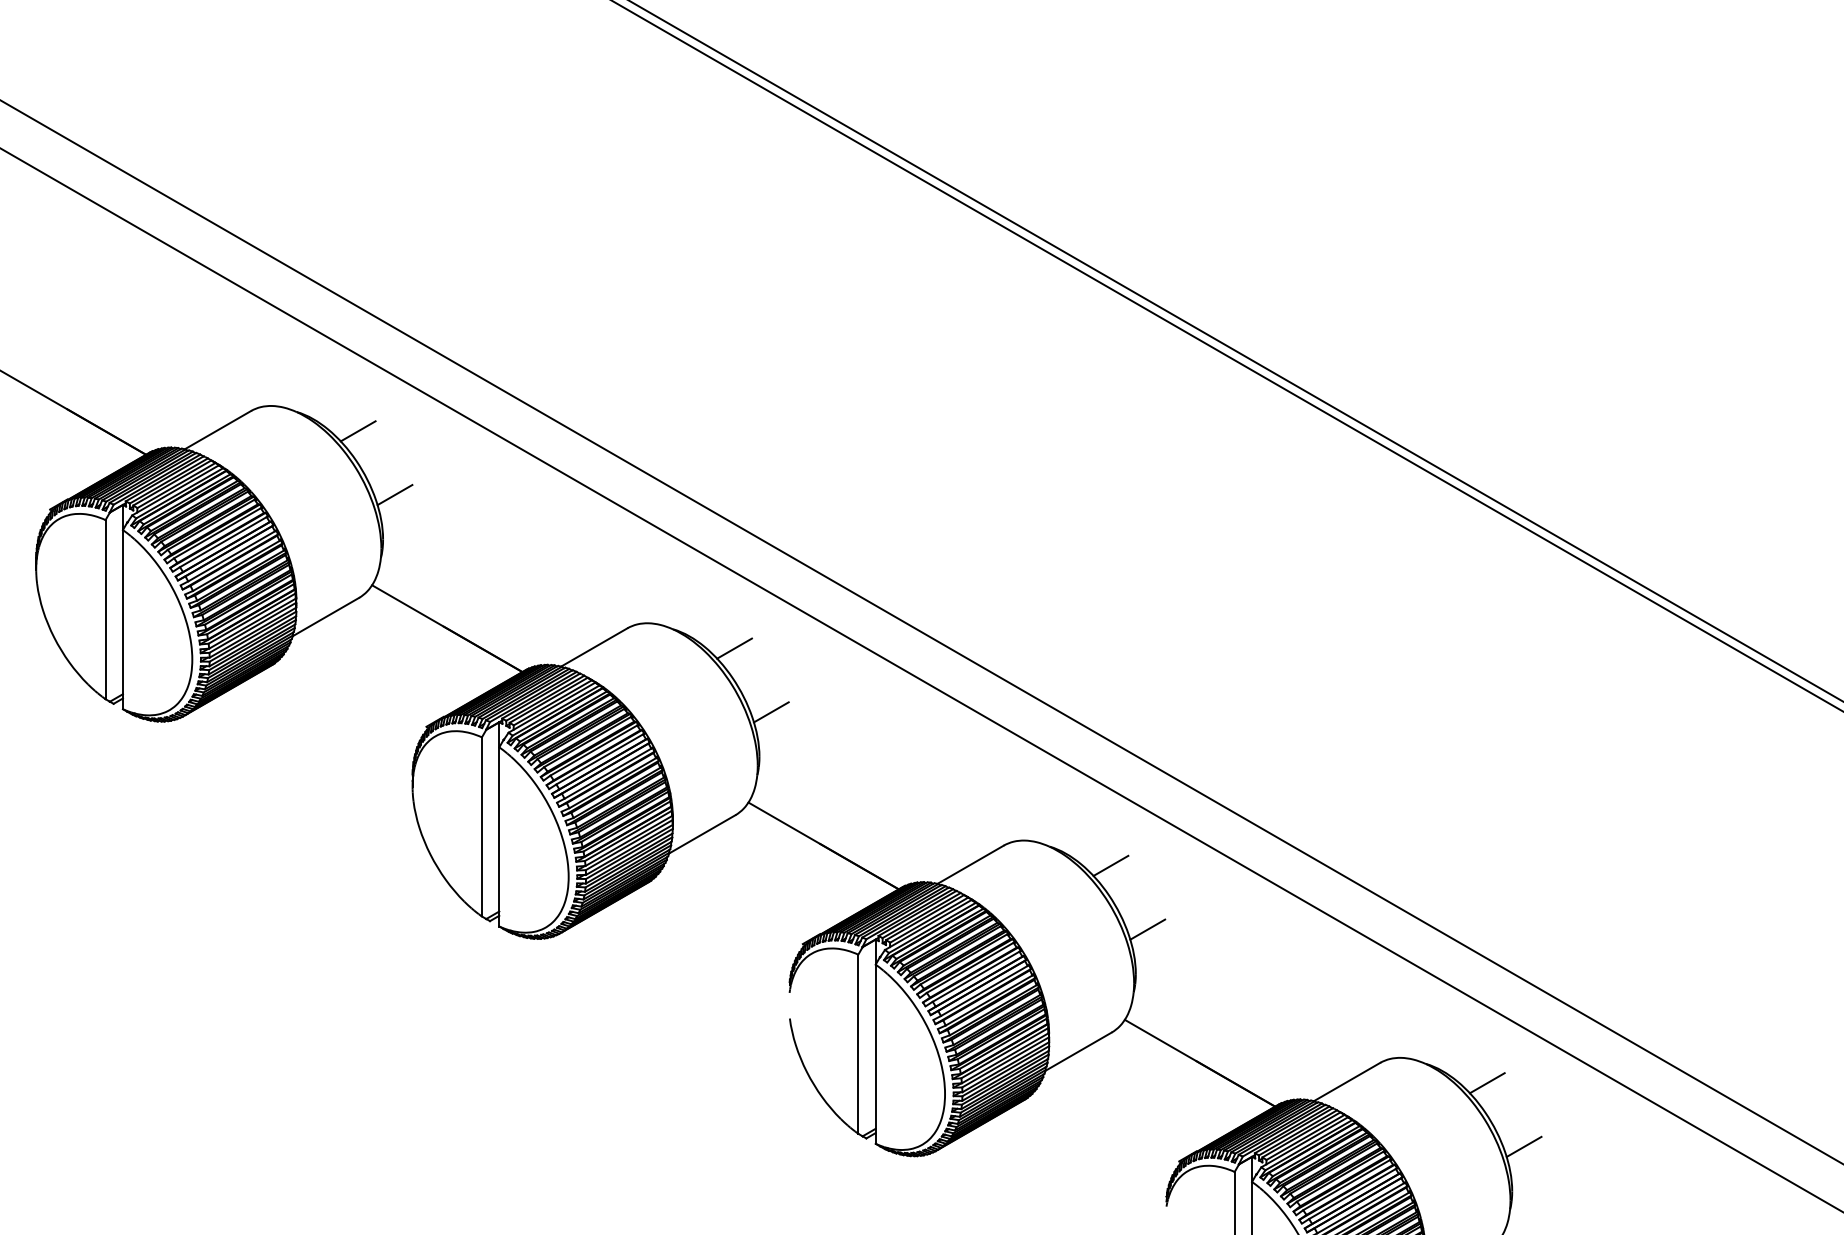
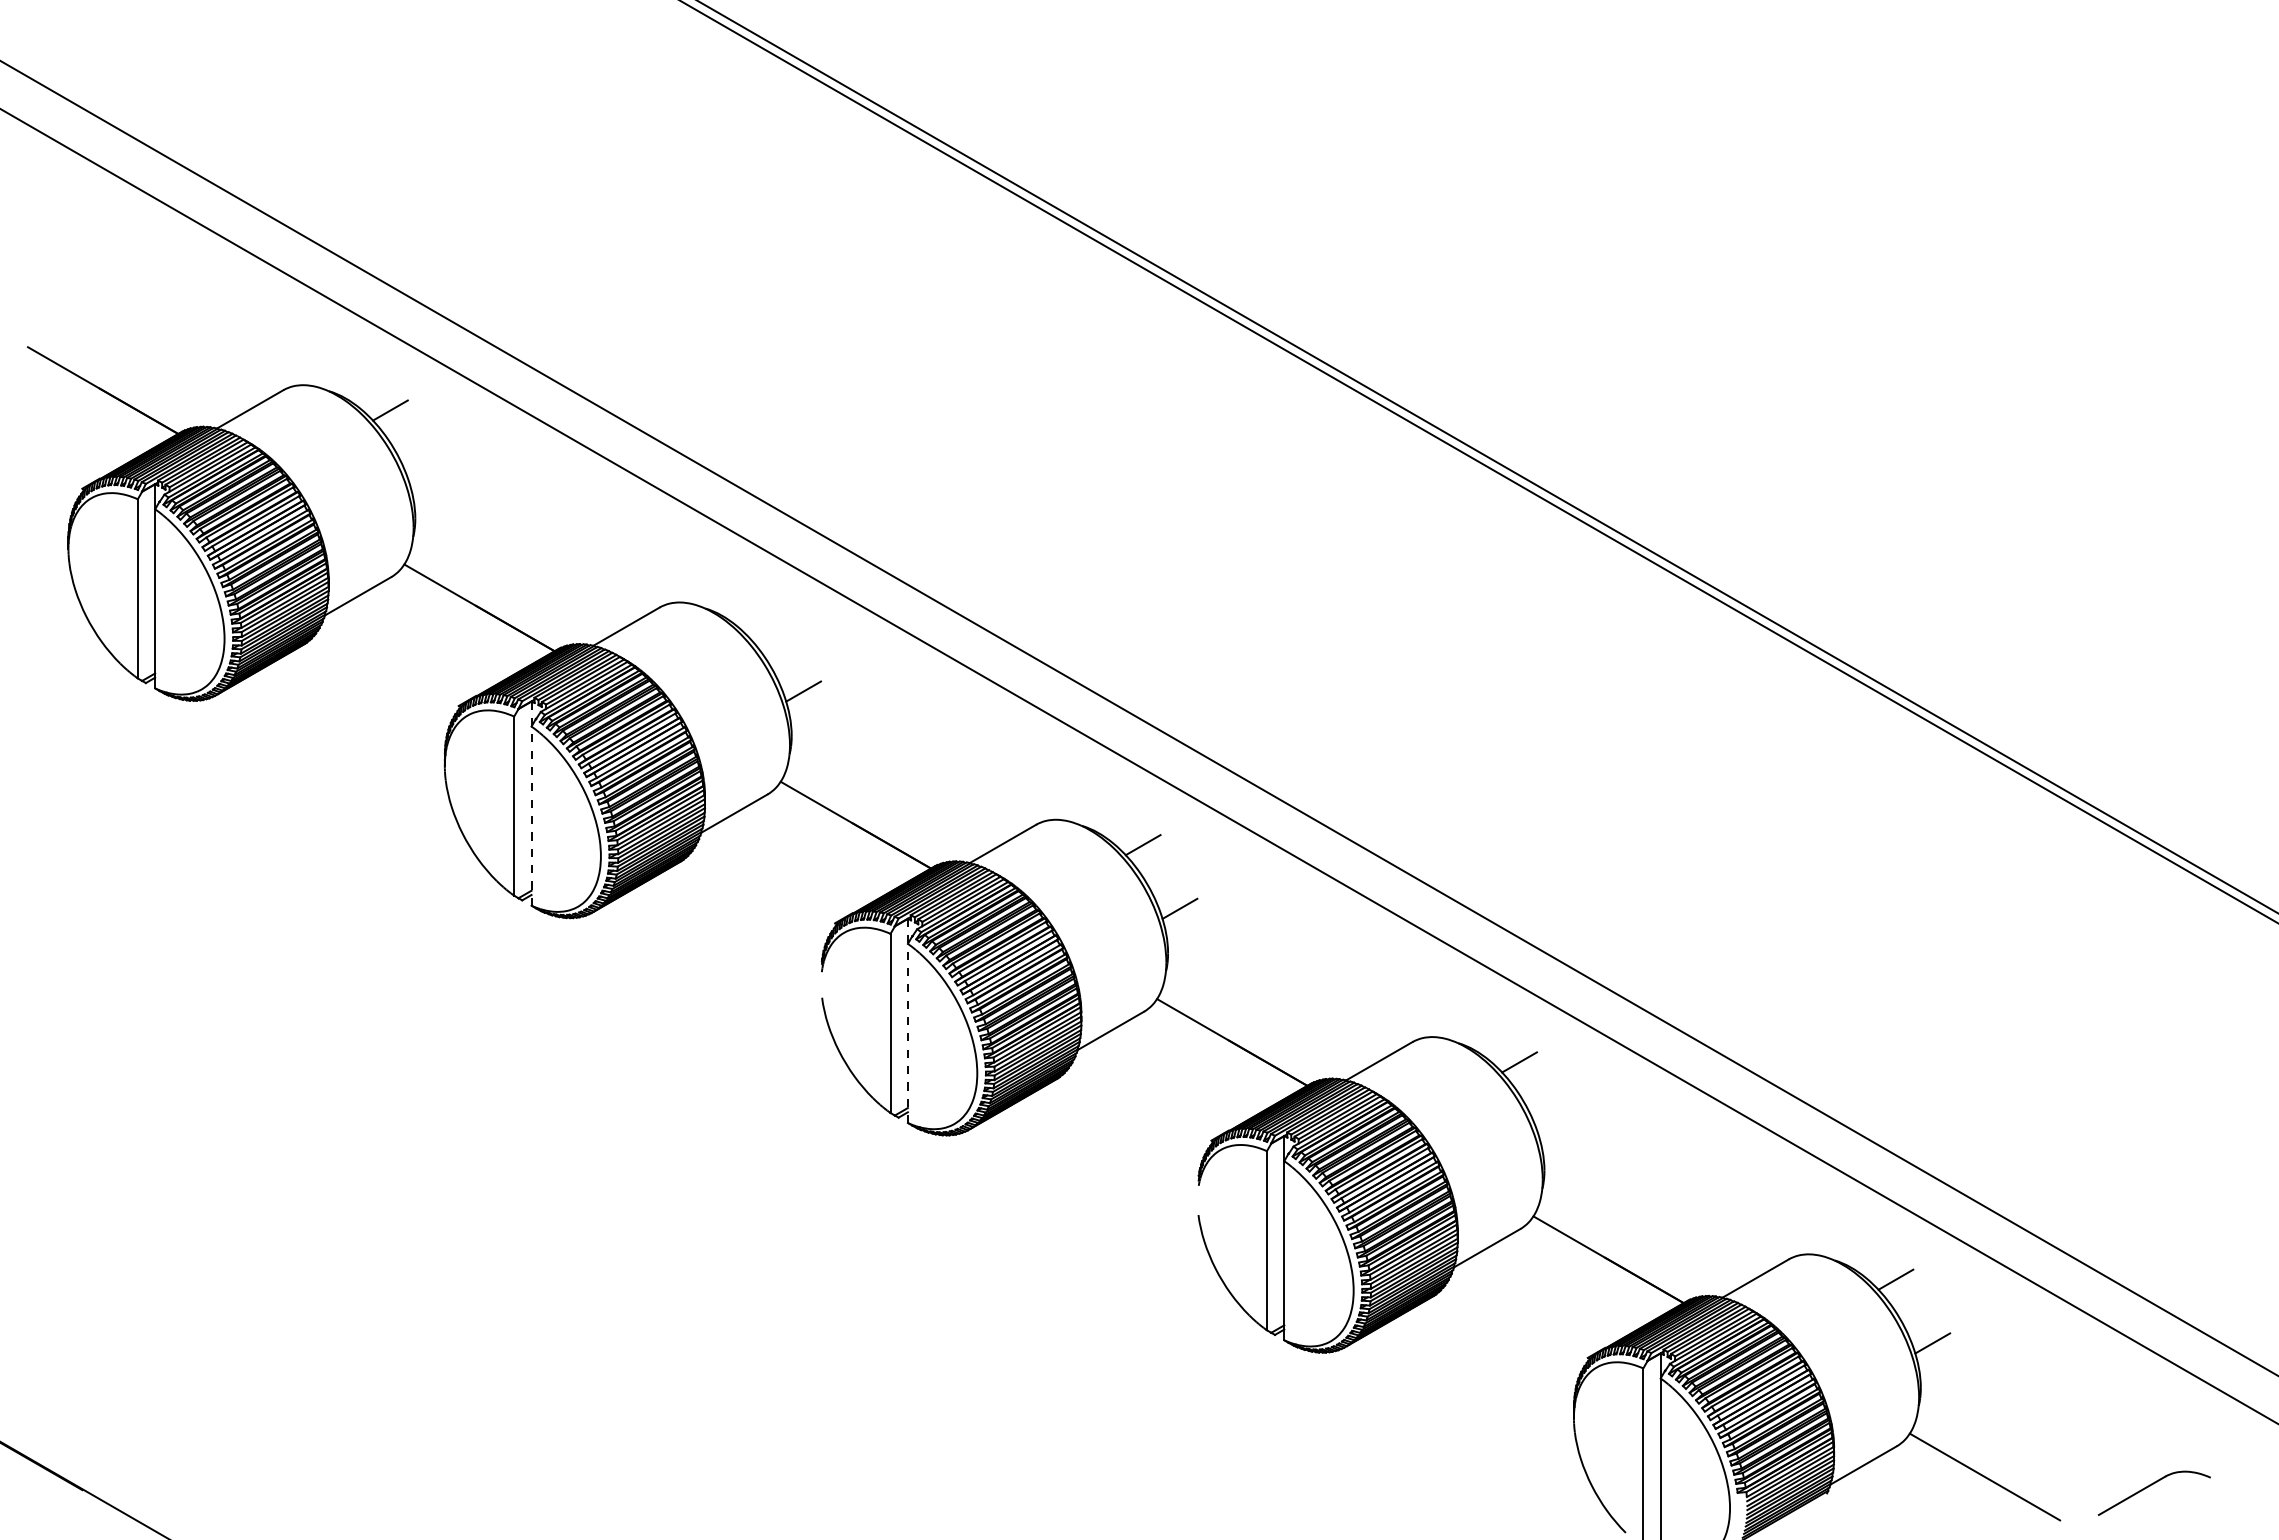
line: (394, 495) -> (426, 474), removed
line: (734, 648) -> (766, 627), removed
line: (499, 825) -> (531, 804), solid -> dashed
line: (875, 1042) -> (907, 1021), solid -> dashed
line: (1523, 1147) -> (1555, 1126), removed

